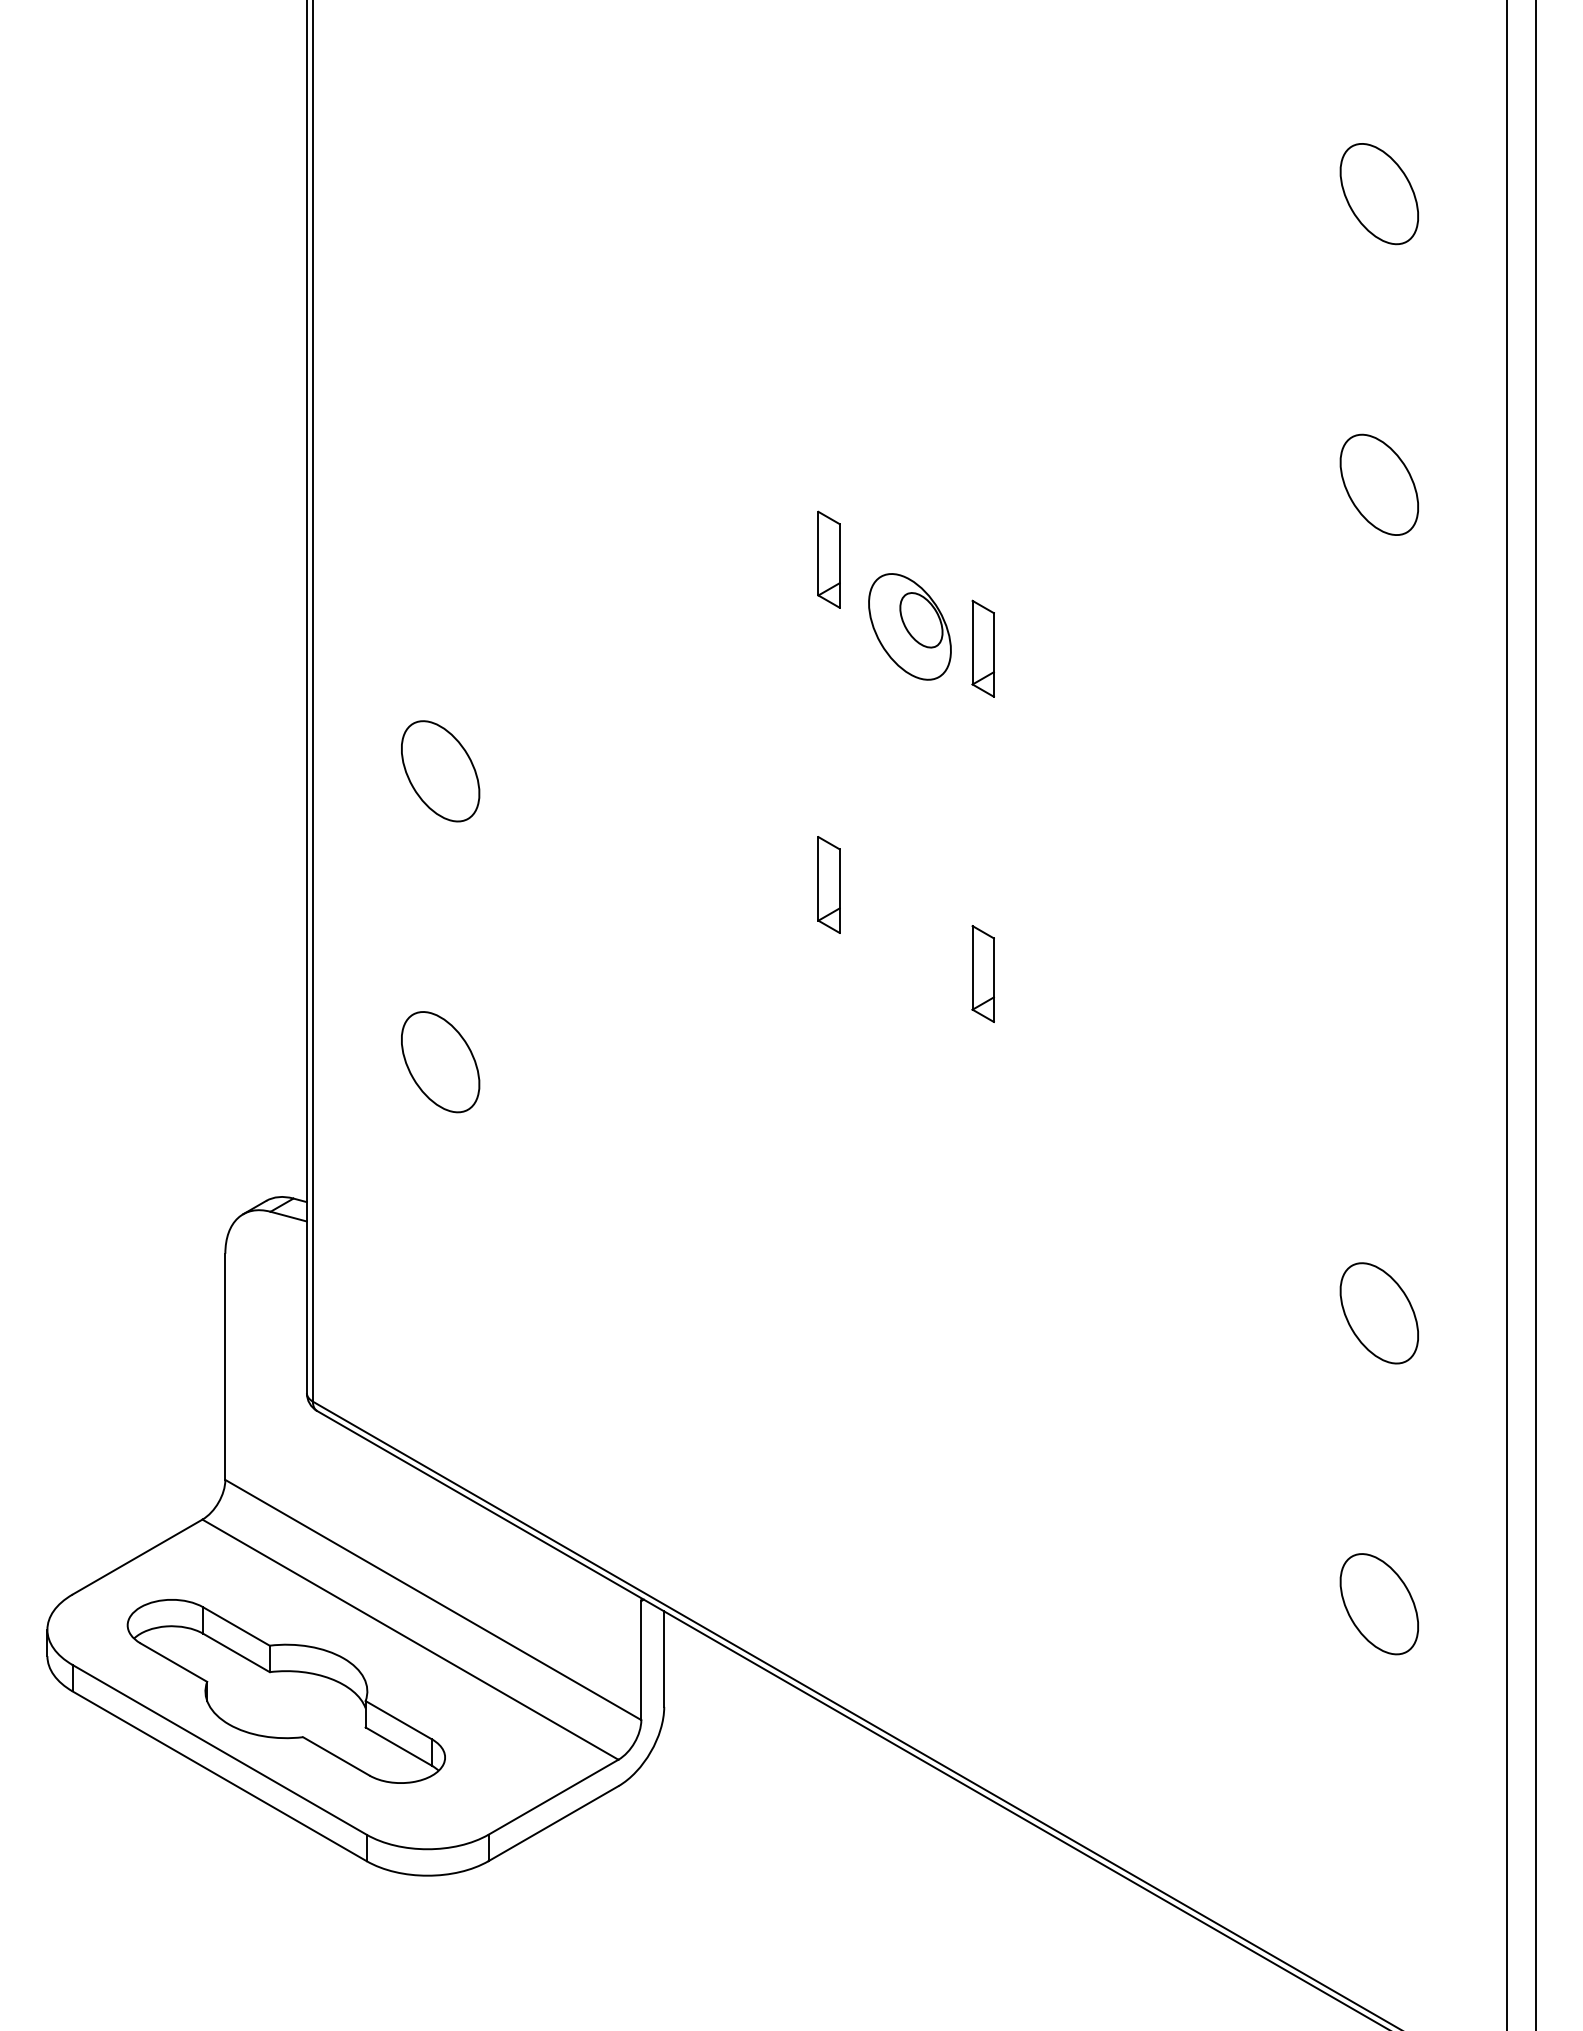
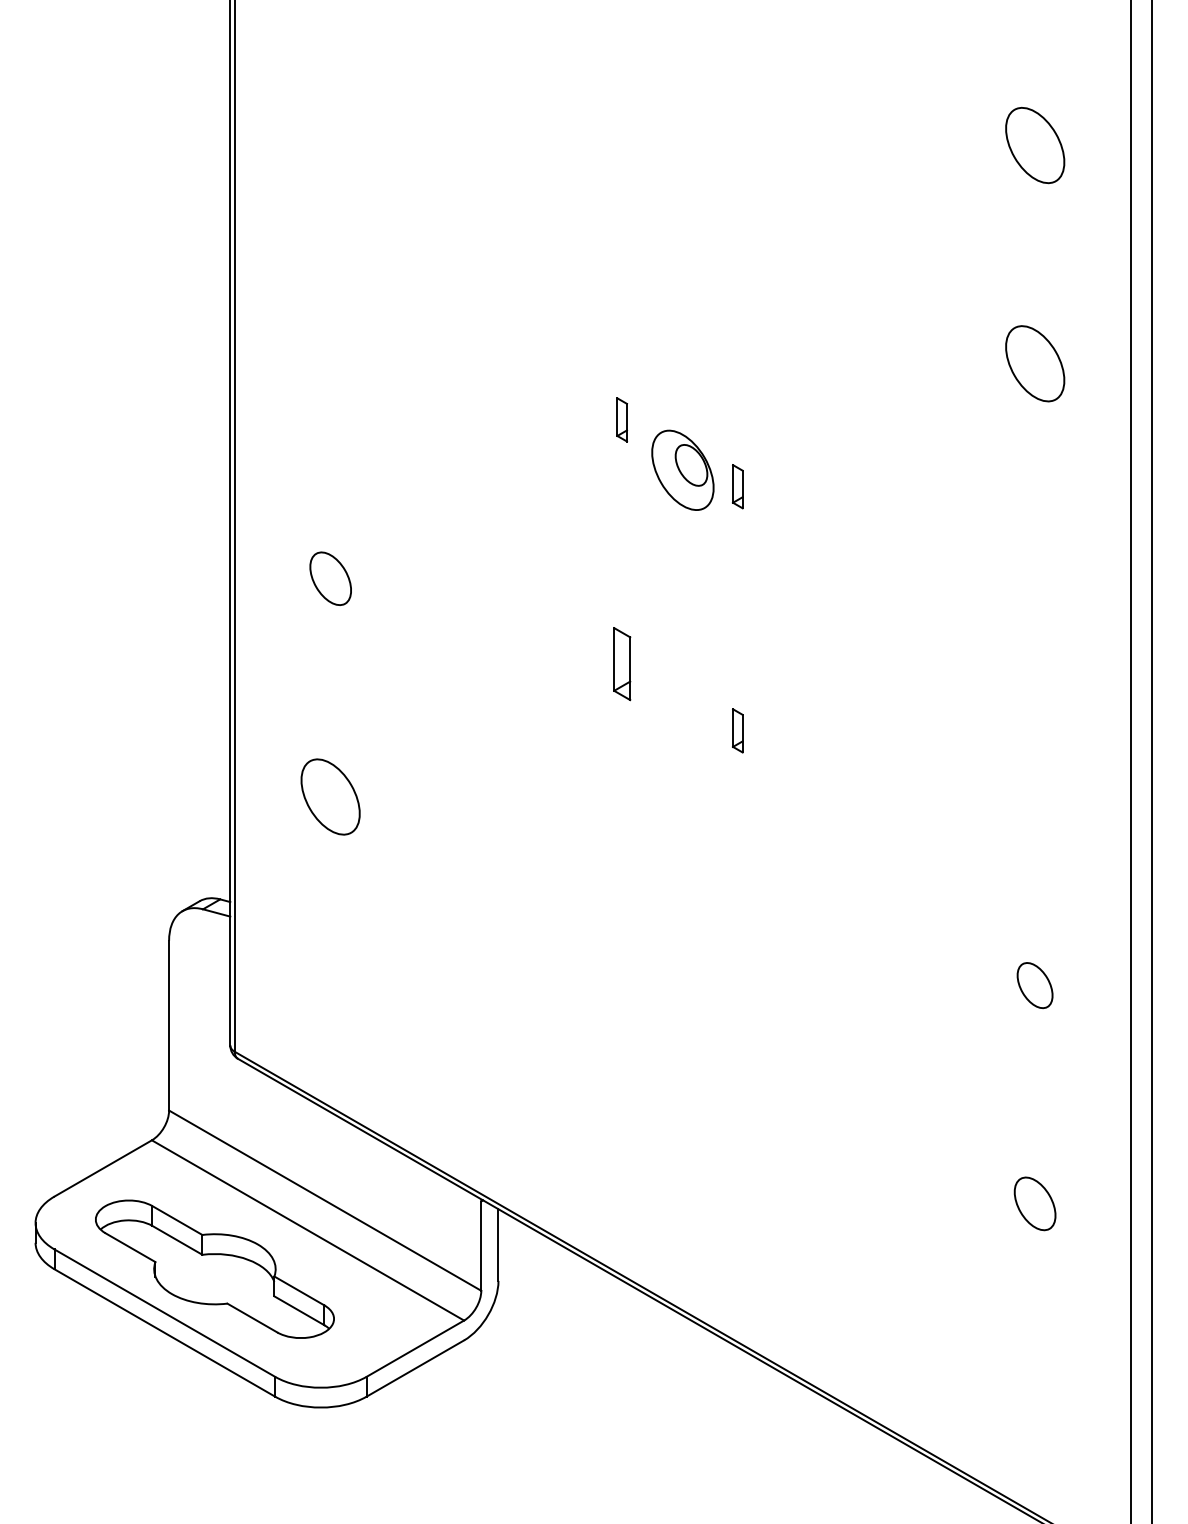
part: (828, 559) -> (621, 419), size x0.6
part: (982, 648) -> (737, 486), size x0.6
part: (440, 771) -> (330, 578), size x0.7
part: (982, 973) -> (737, 730), size x0.6
part: (1378, 1313) -> (1034, 985), size x0.6
part: (1378, 1604) -> (1034, 1204), size x0.7

